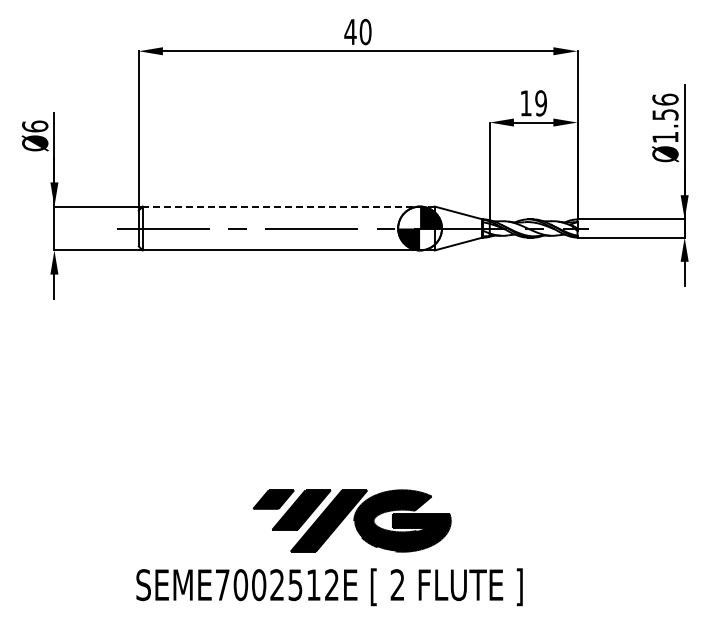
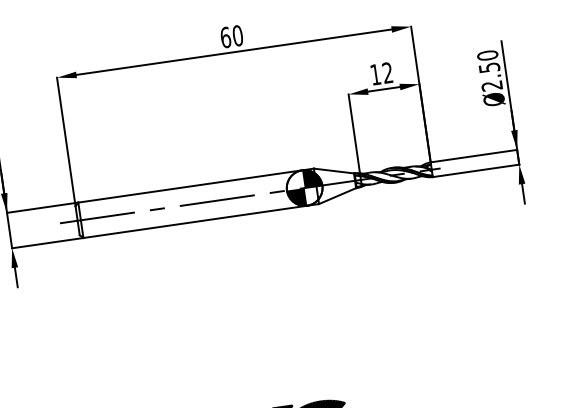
text: (350, 31) -> (225, 37), 40 -> 60
text: (540, 103) -> (387, 73), 19 -> 12
text: (665, 118) -> (489, 70), Ø1.56 -> Ø2.50
line: (288, 206) -> (195, 185), dashed -> solid

